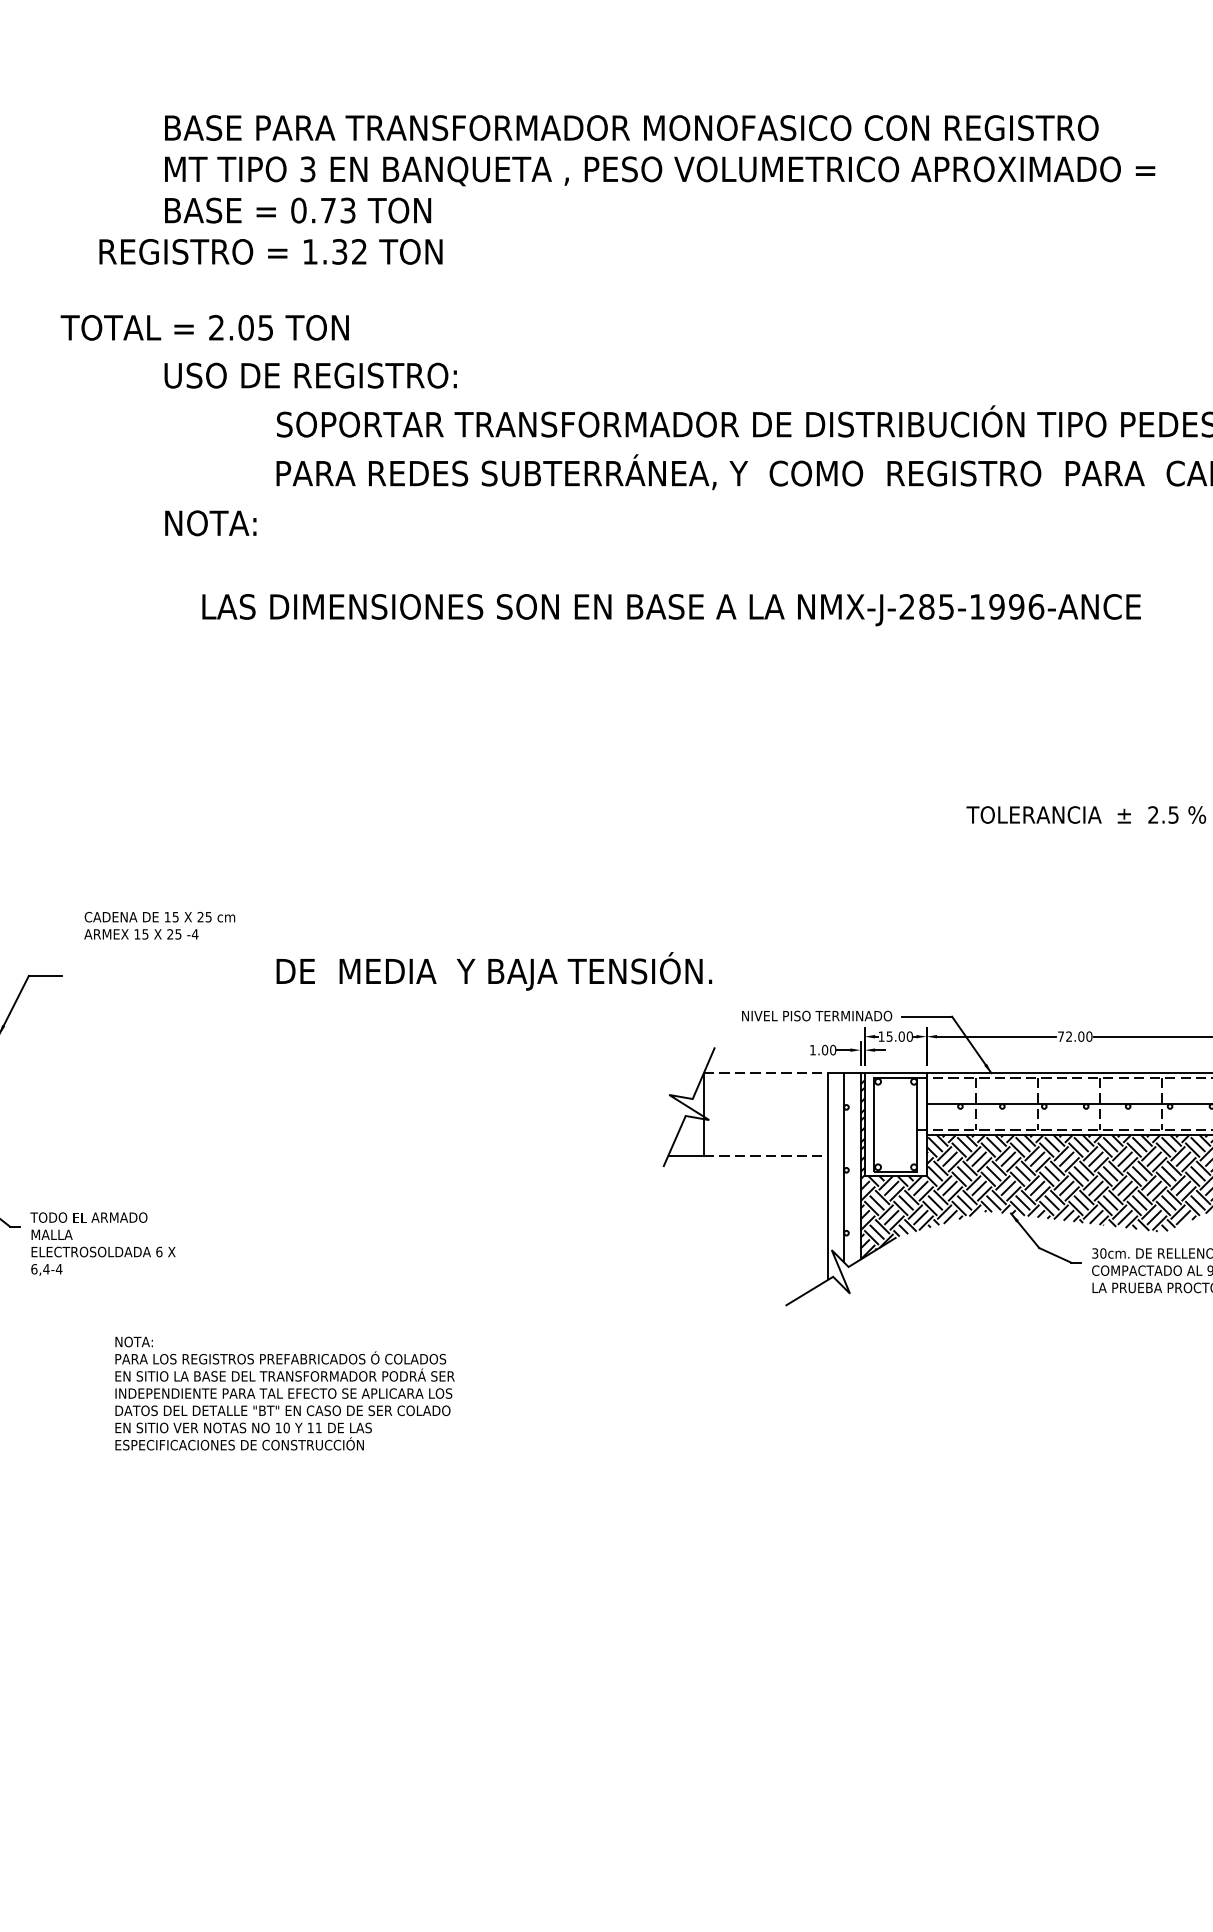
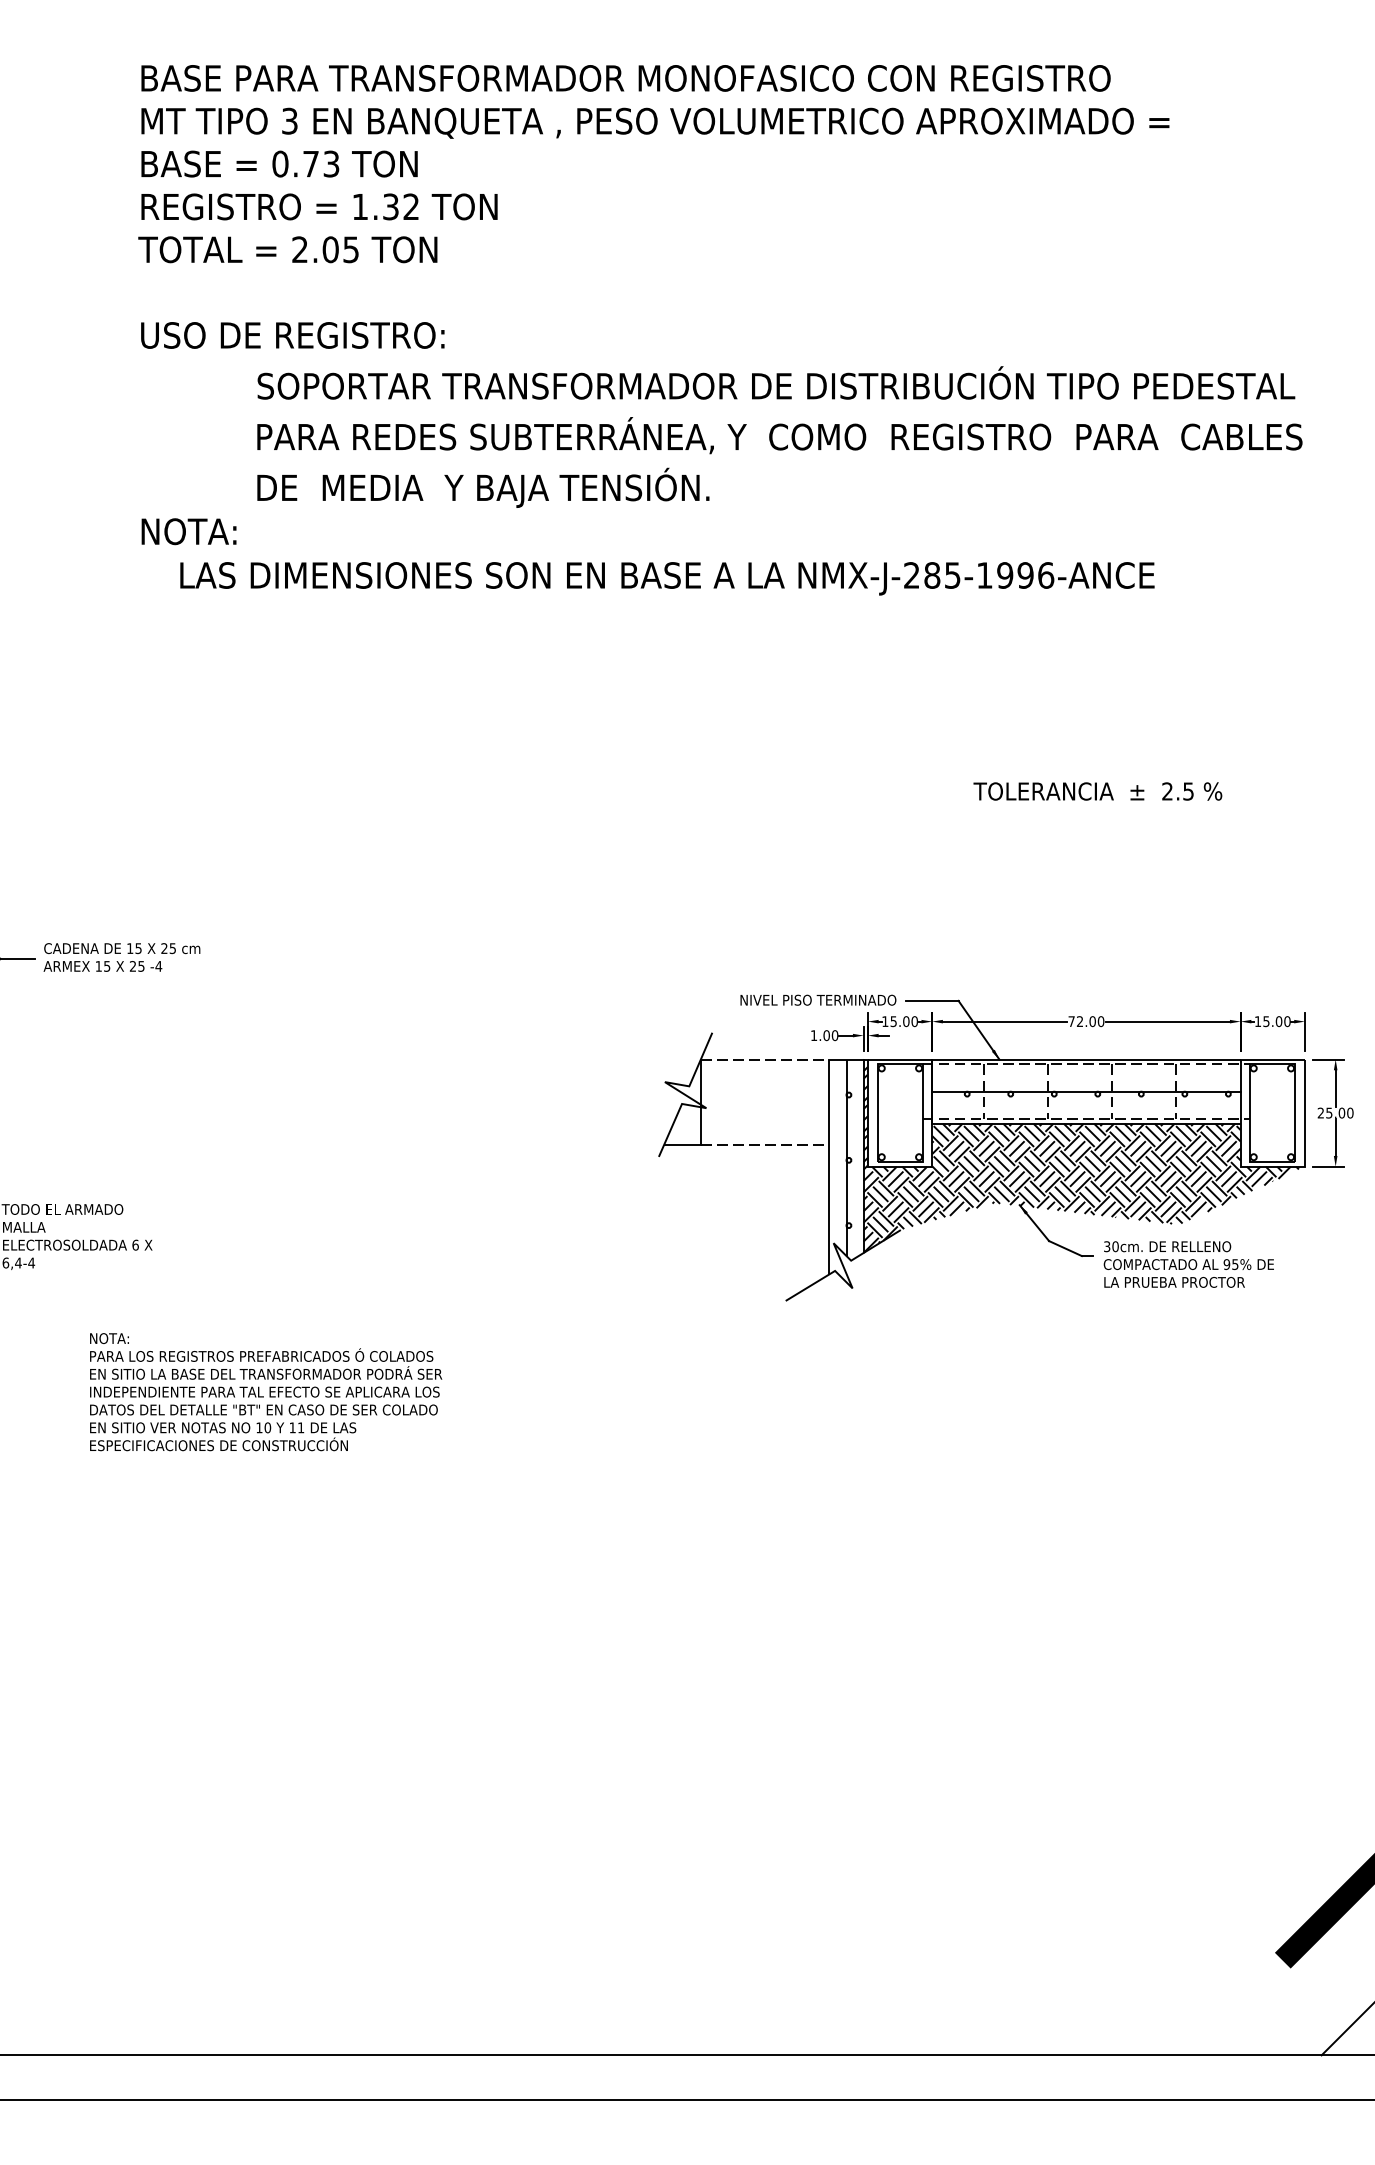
text: (270, 251) -> (319, 206), moved
text: (204, 327) -> (287, 249), moved
text: (210, 523) -> (188, 531), moved
text: (159, 925) -> (121, 957), moved
text: (494, 971) -> (483, 487), moved

